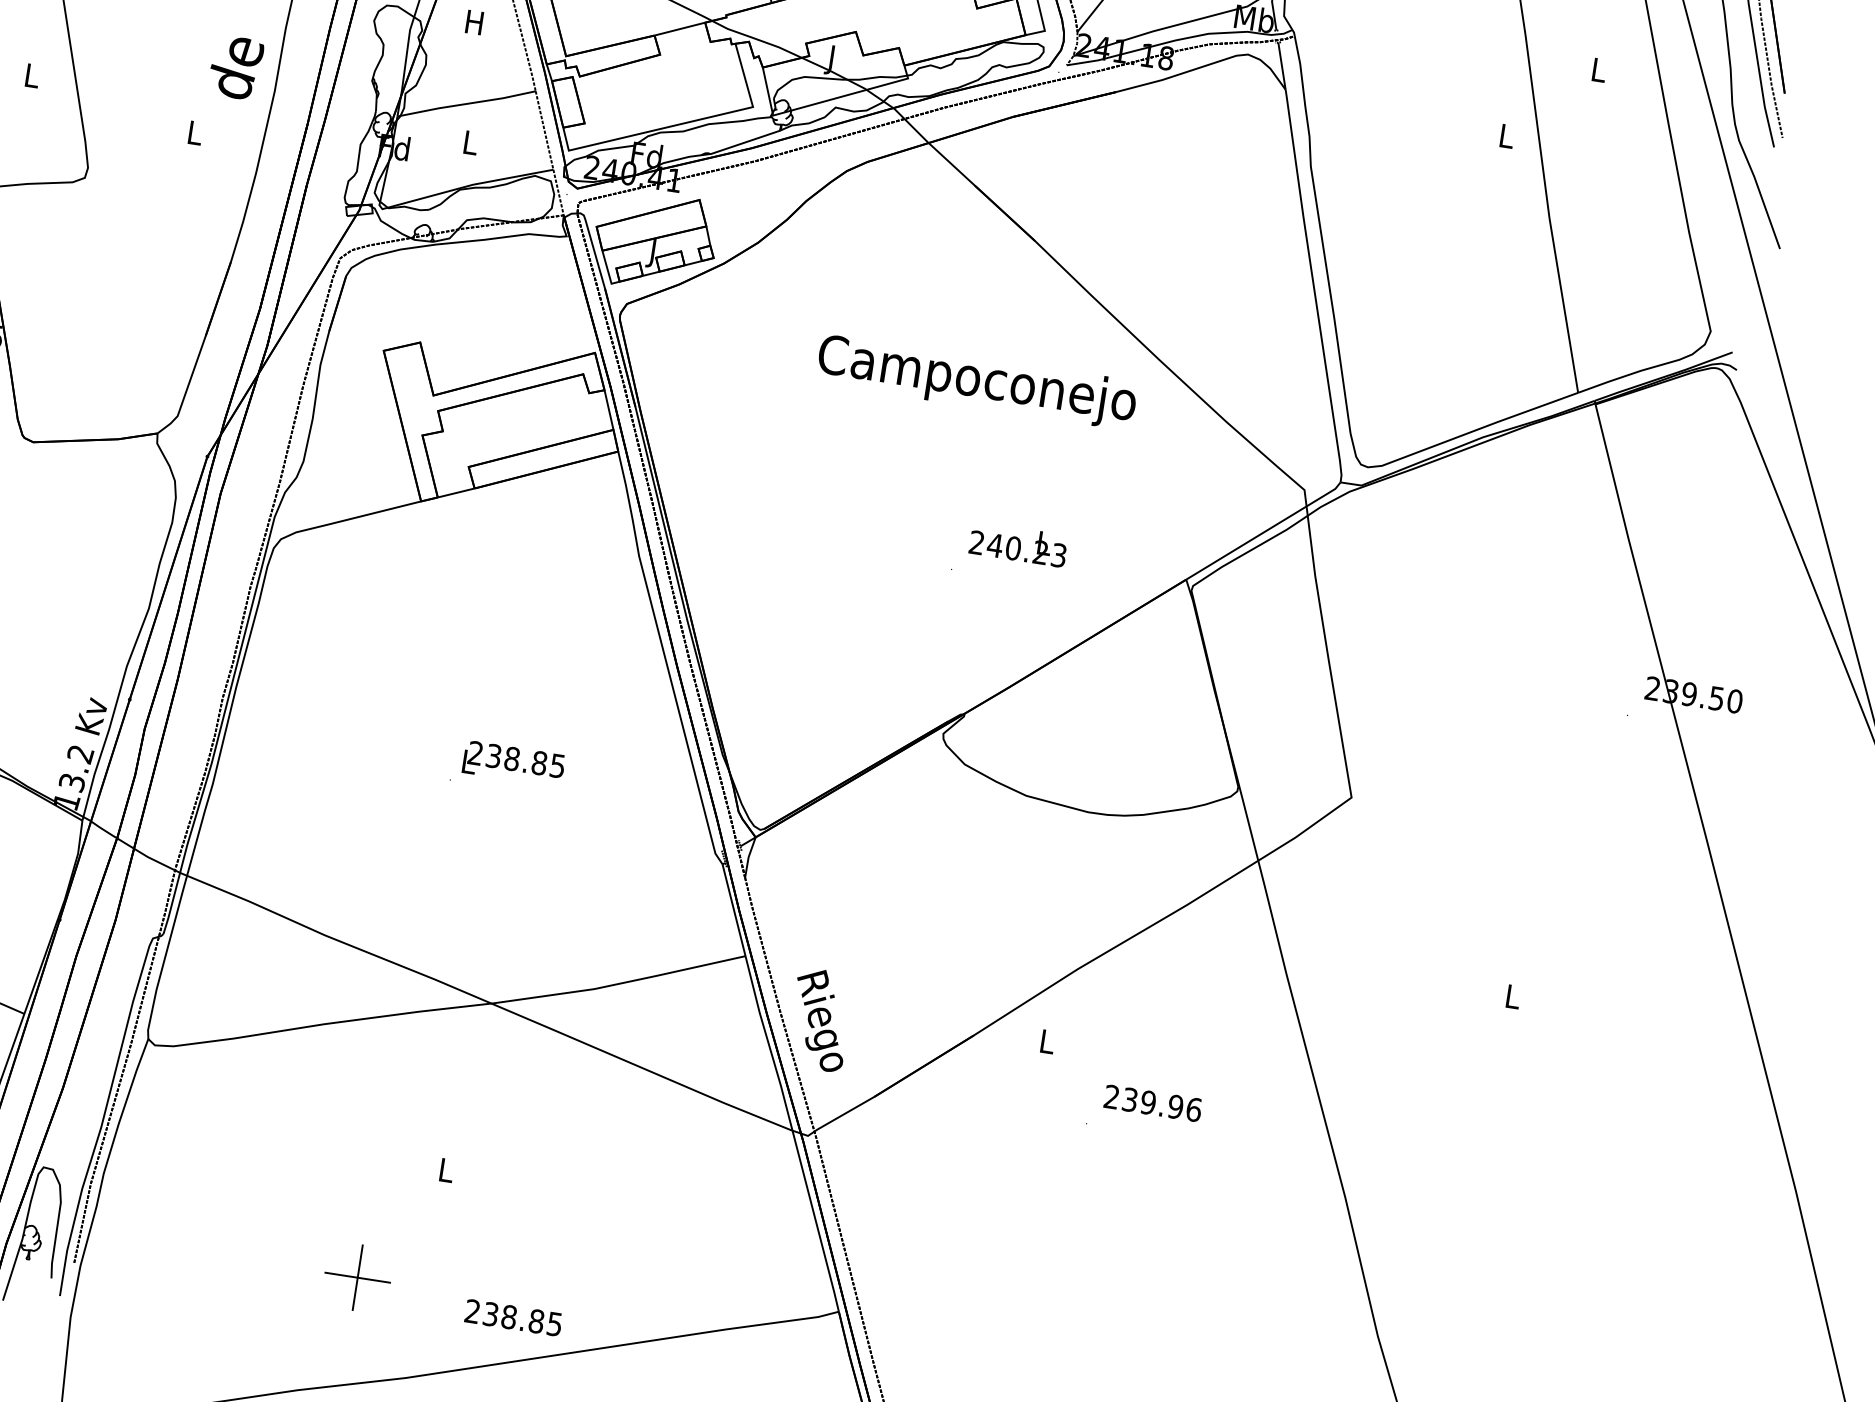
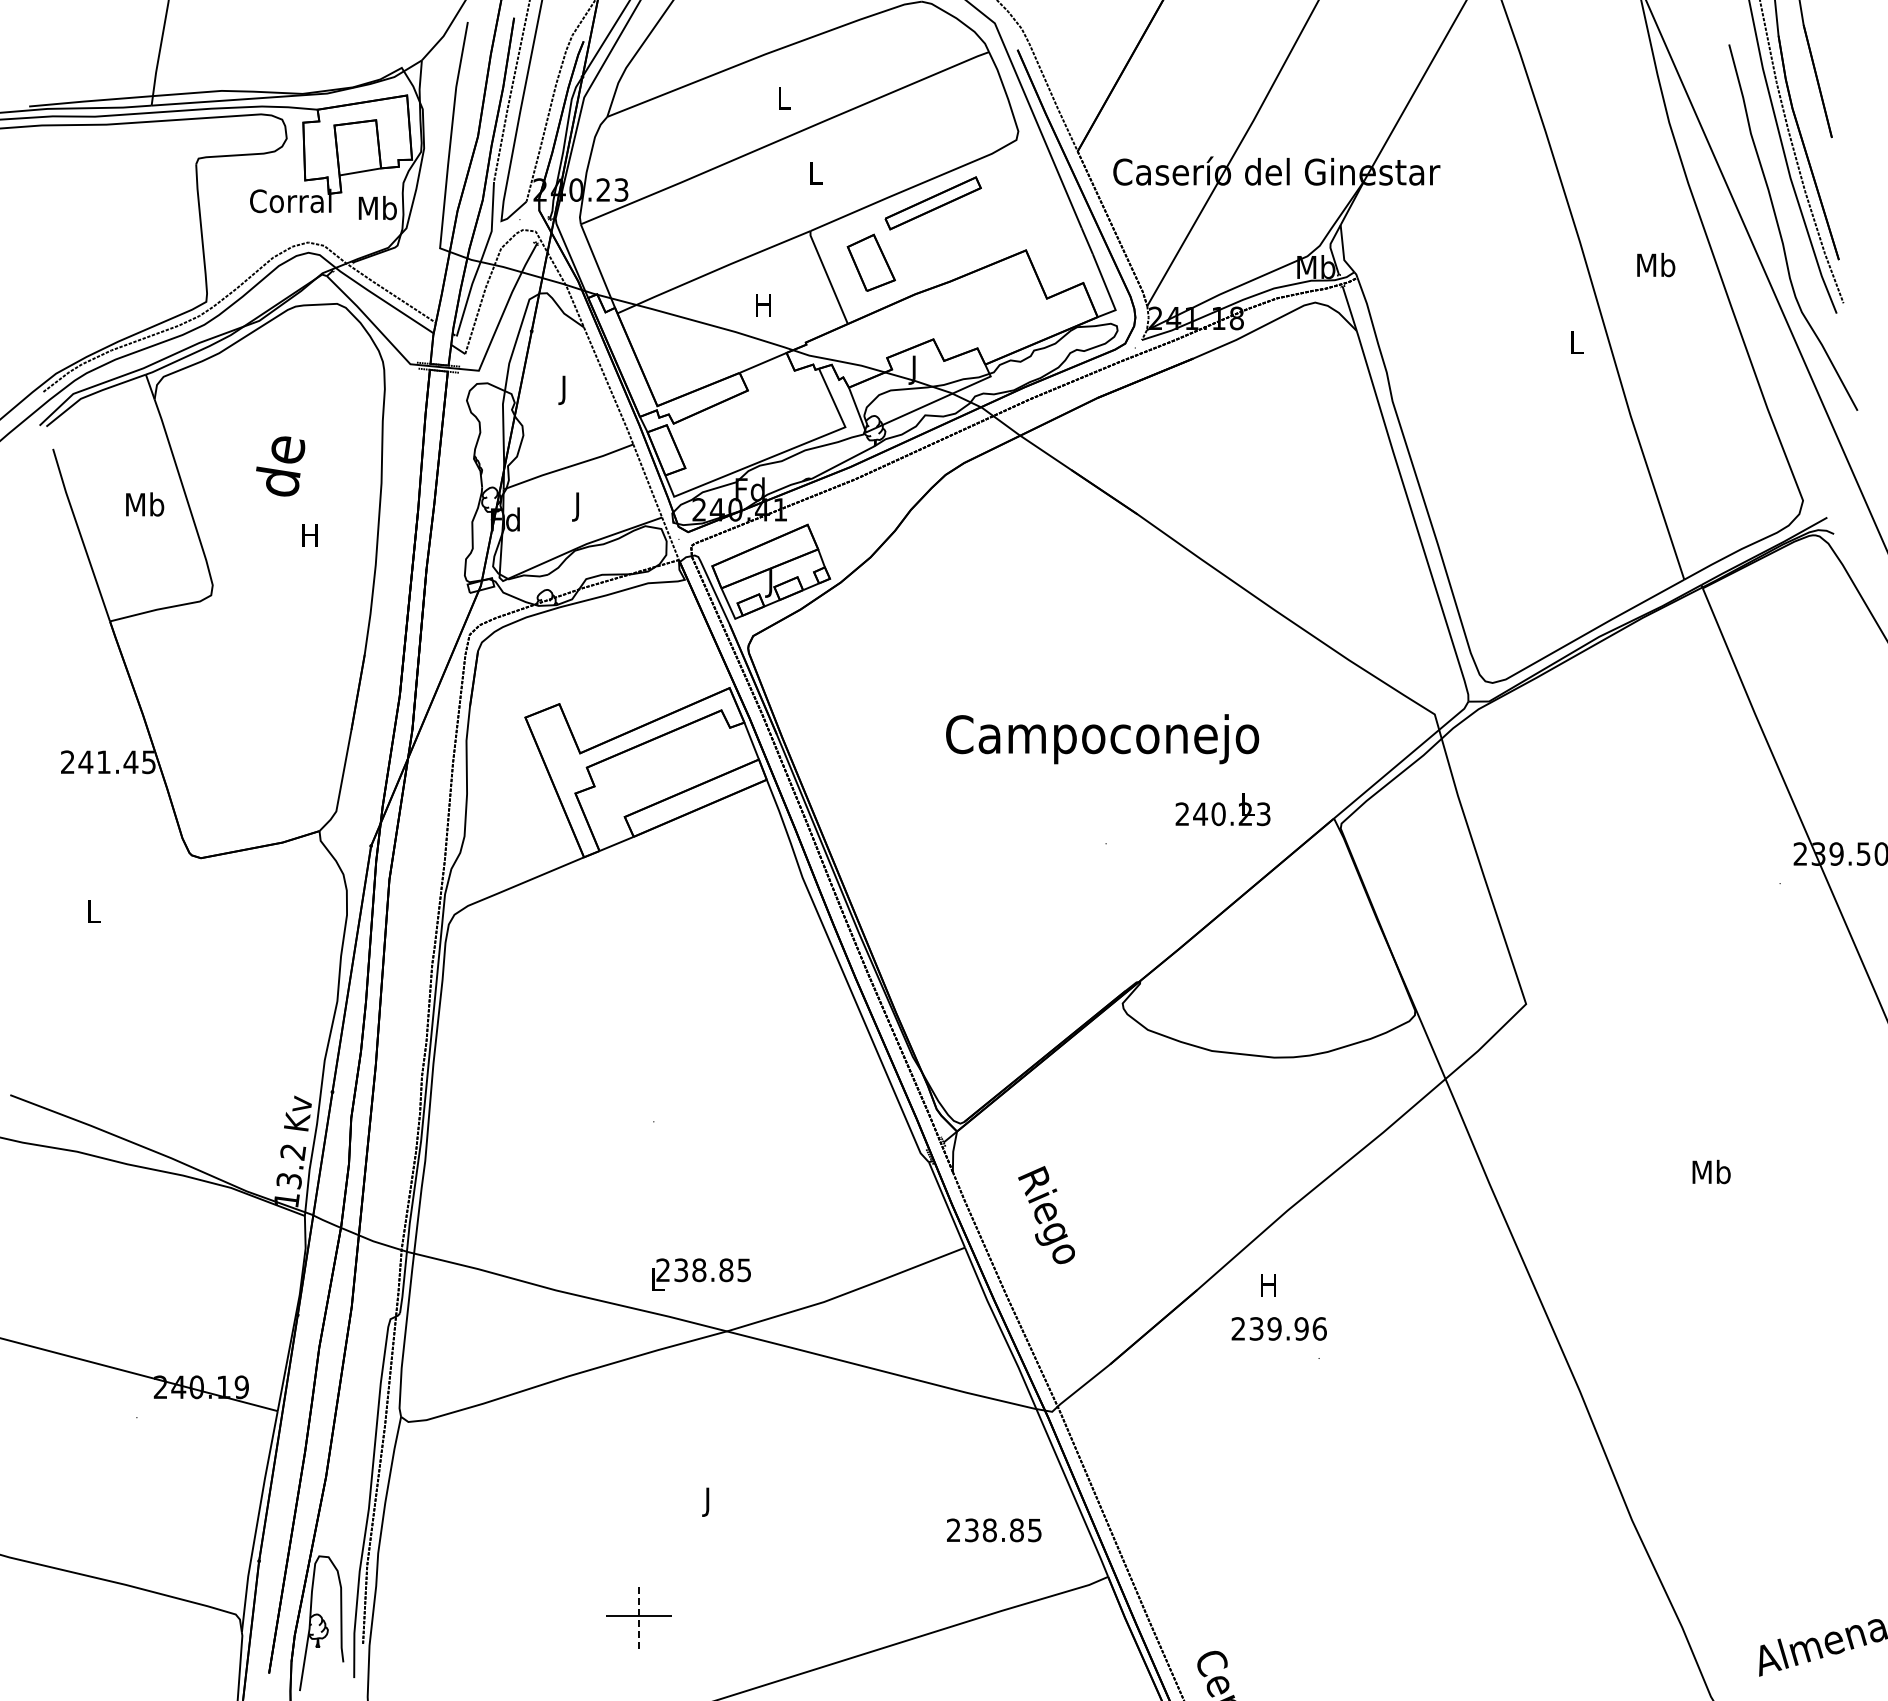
text: (473, 24) -> (563, 389), H -> J
text: (235, 67) -> (280, 466), moved
text: (1599, 69) -> (1656, 264), L -> Mb
text: (32, 75) -> (145, 504), L -> Mb
text: (193, 132) -> (309, 535), L -> H
text: (470, 145) -> (578, 506), L -> J
text: (976, 382) -> (1102, 739), moved
text: (1018, 544) -> (1222, 809), moved
text: (513, 763) -> (701, 1274), moved
text: (1512, 996) -> (1711, 1171), L -> Mb
text: (820, 1020) -> (1046, 1215), moved
text: (1046, 1041) -> (1268, 1285), L -> H
text: (1152, 1102) -> (1278, 1328), moved
text: (446, 1172) -> (708, 1501), L -> J
line: (357, 1277) -> (638, 1615), solid -> dashed
text: (513, 1318) -> (994, 1530), moved

